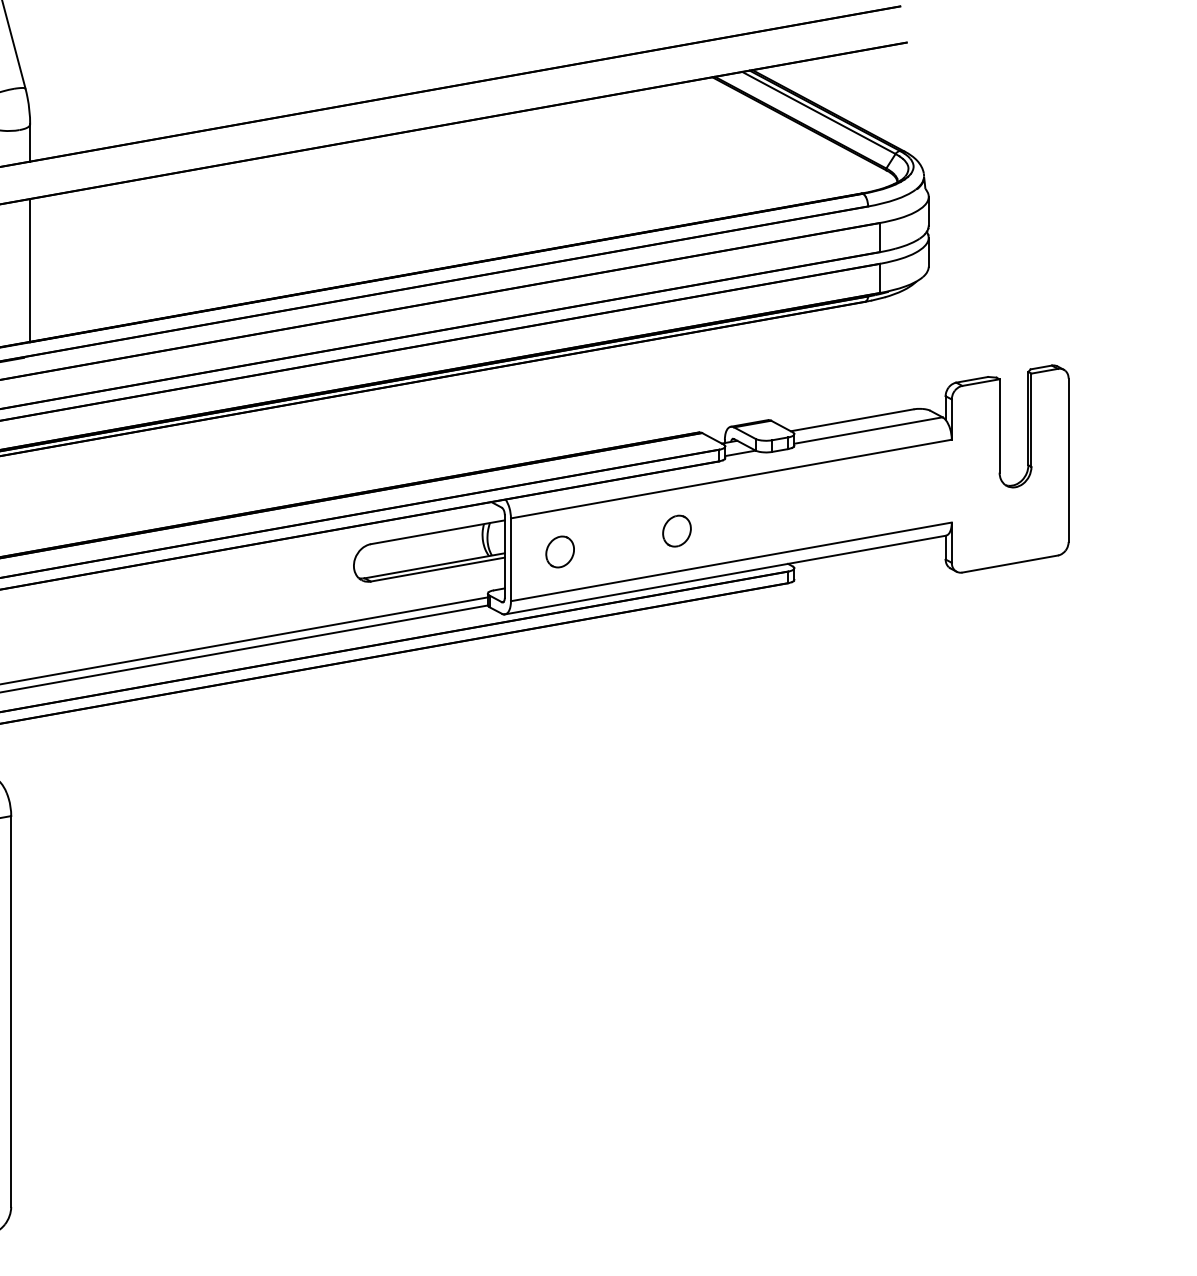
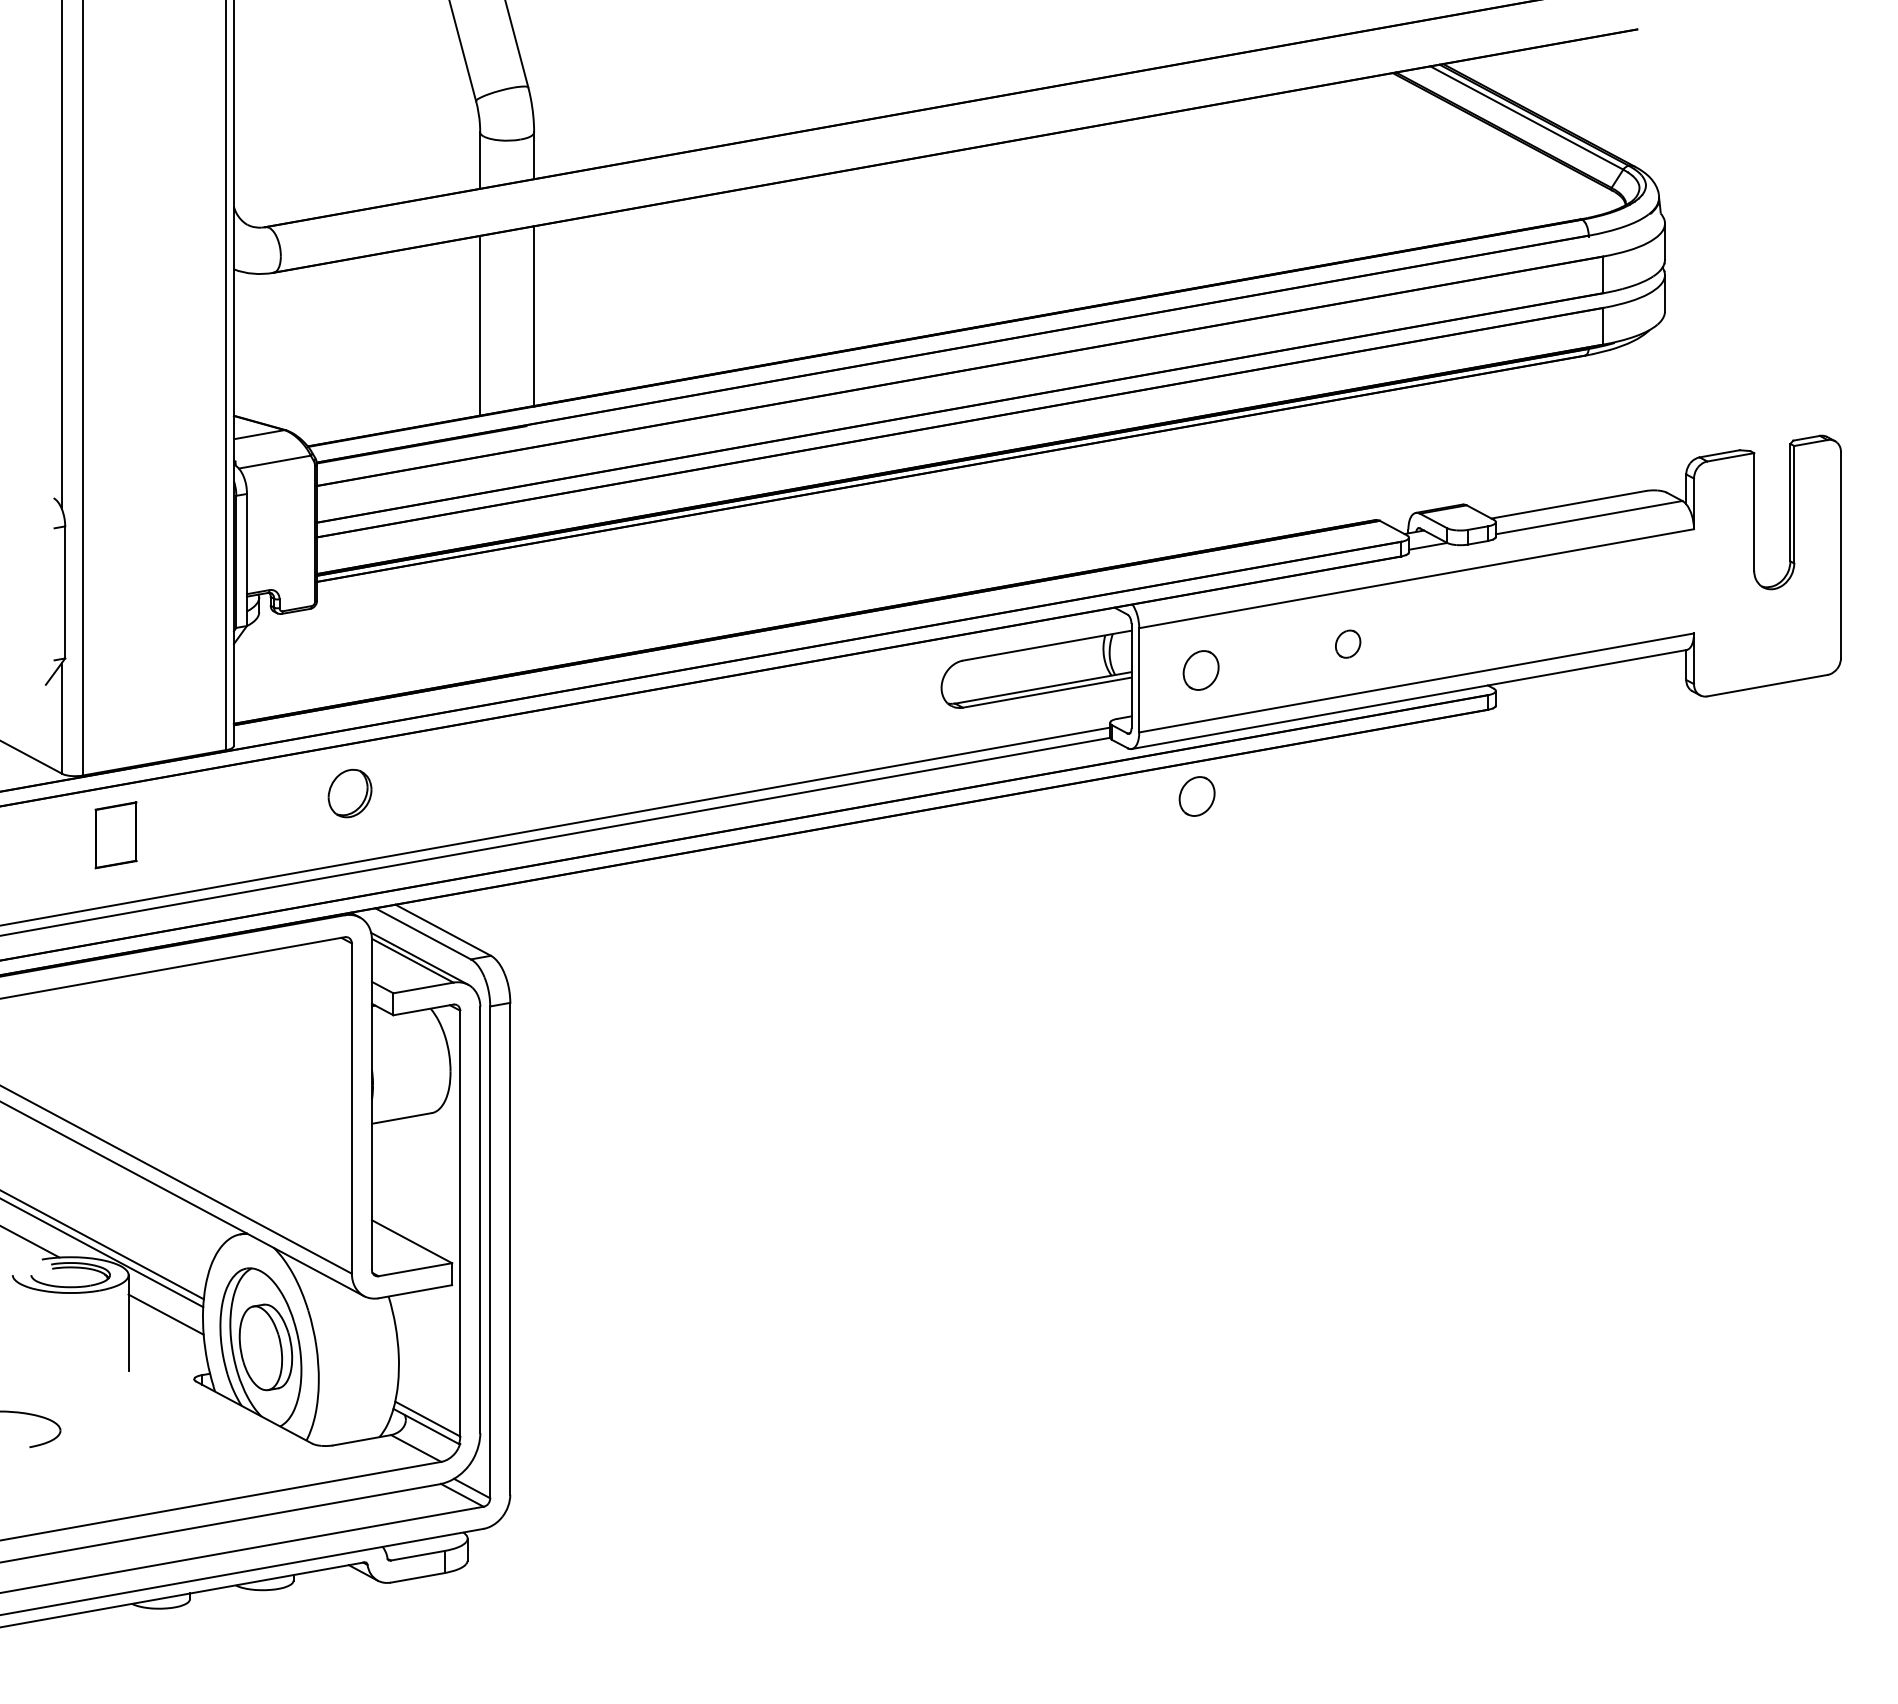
part: (676, 530) -> (1347, 643), size x0.7
part: (556, 652) -> (1196, 796), added

